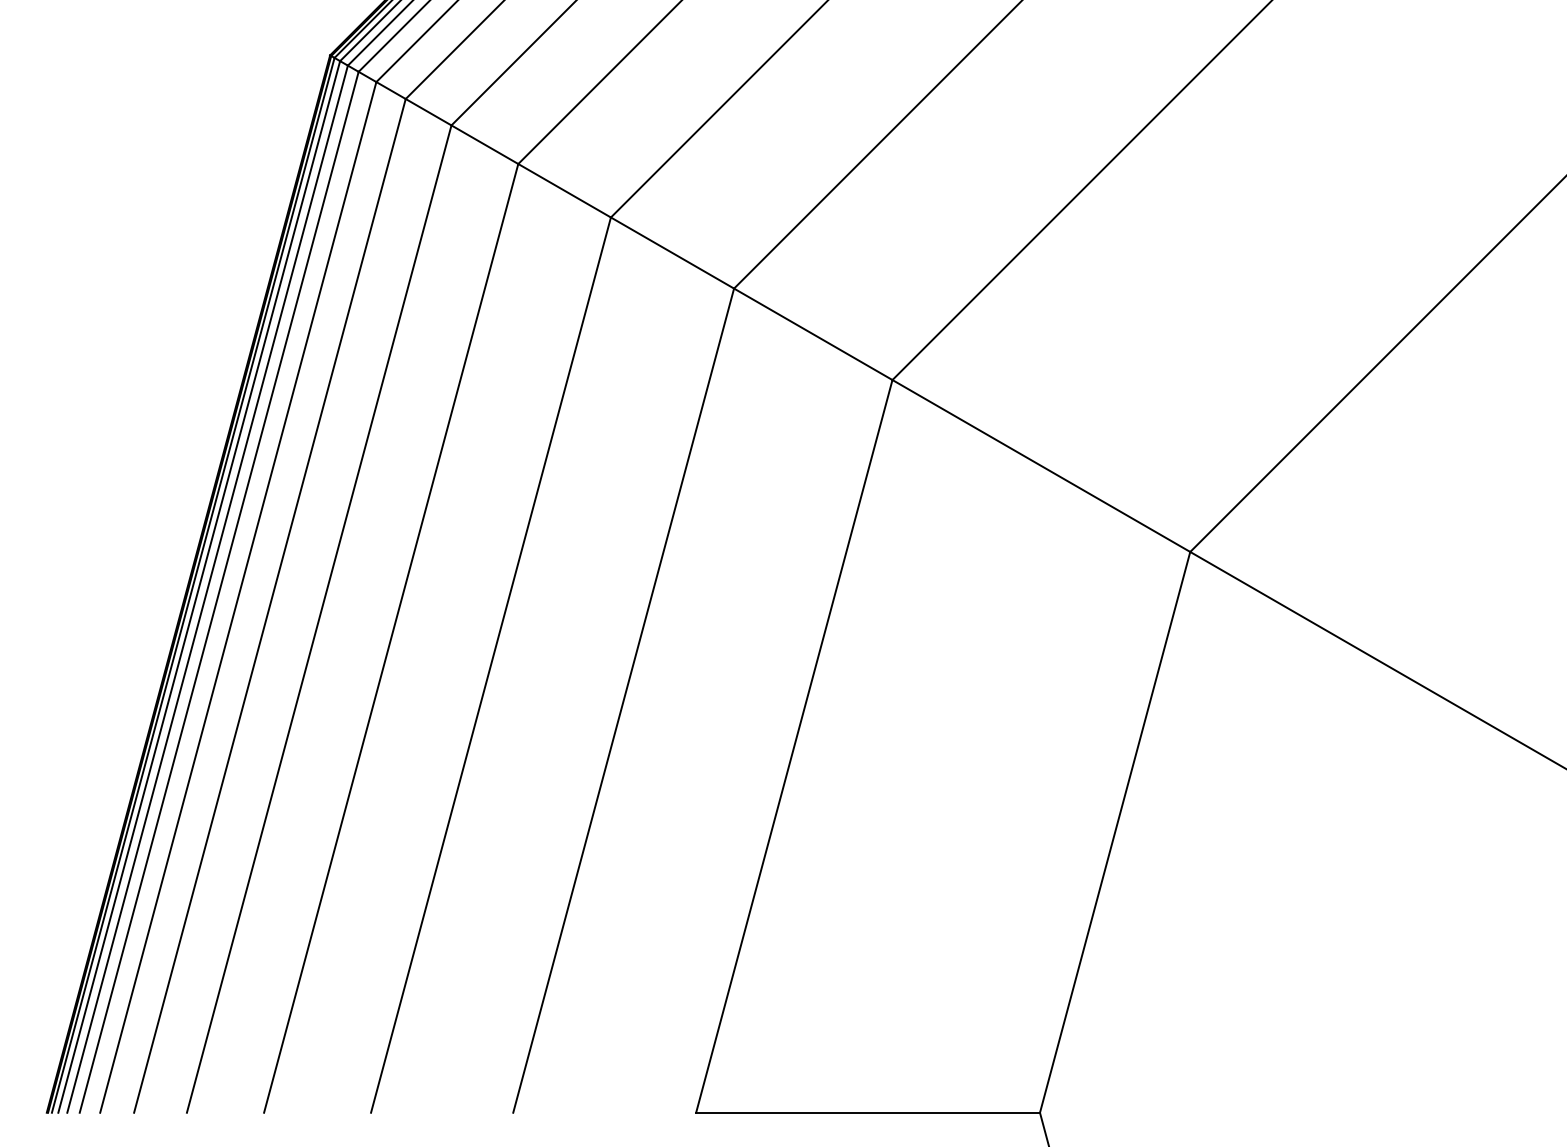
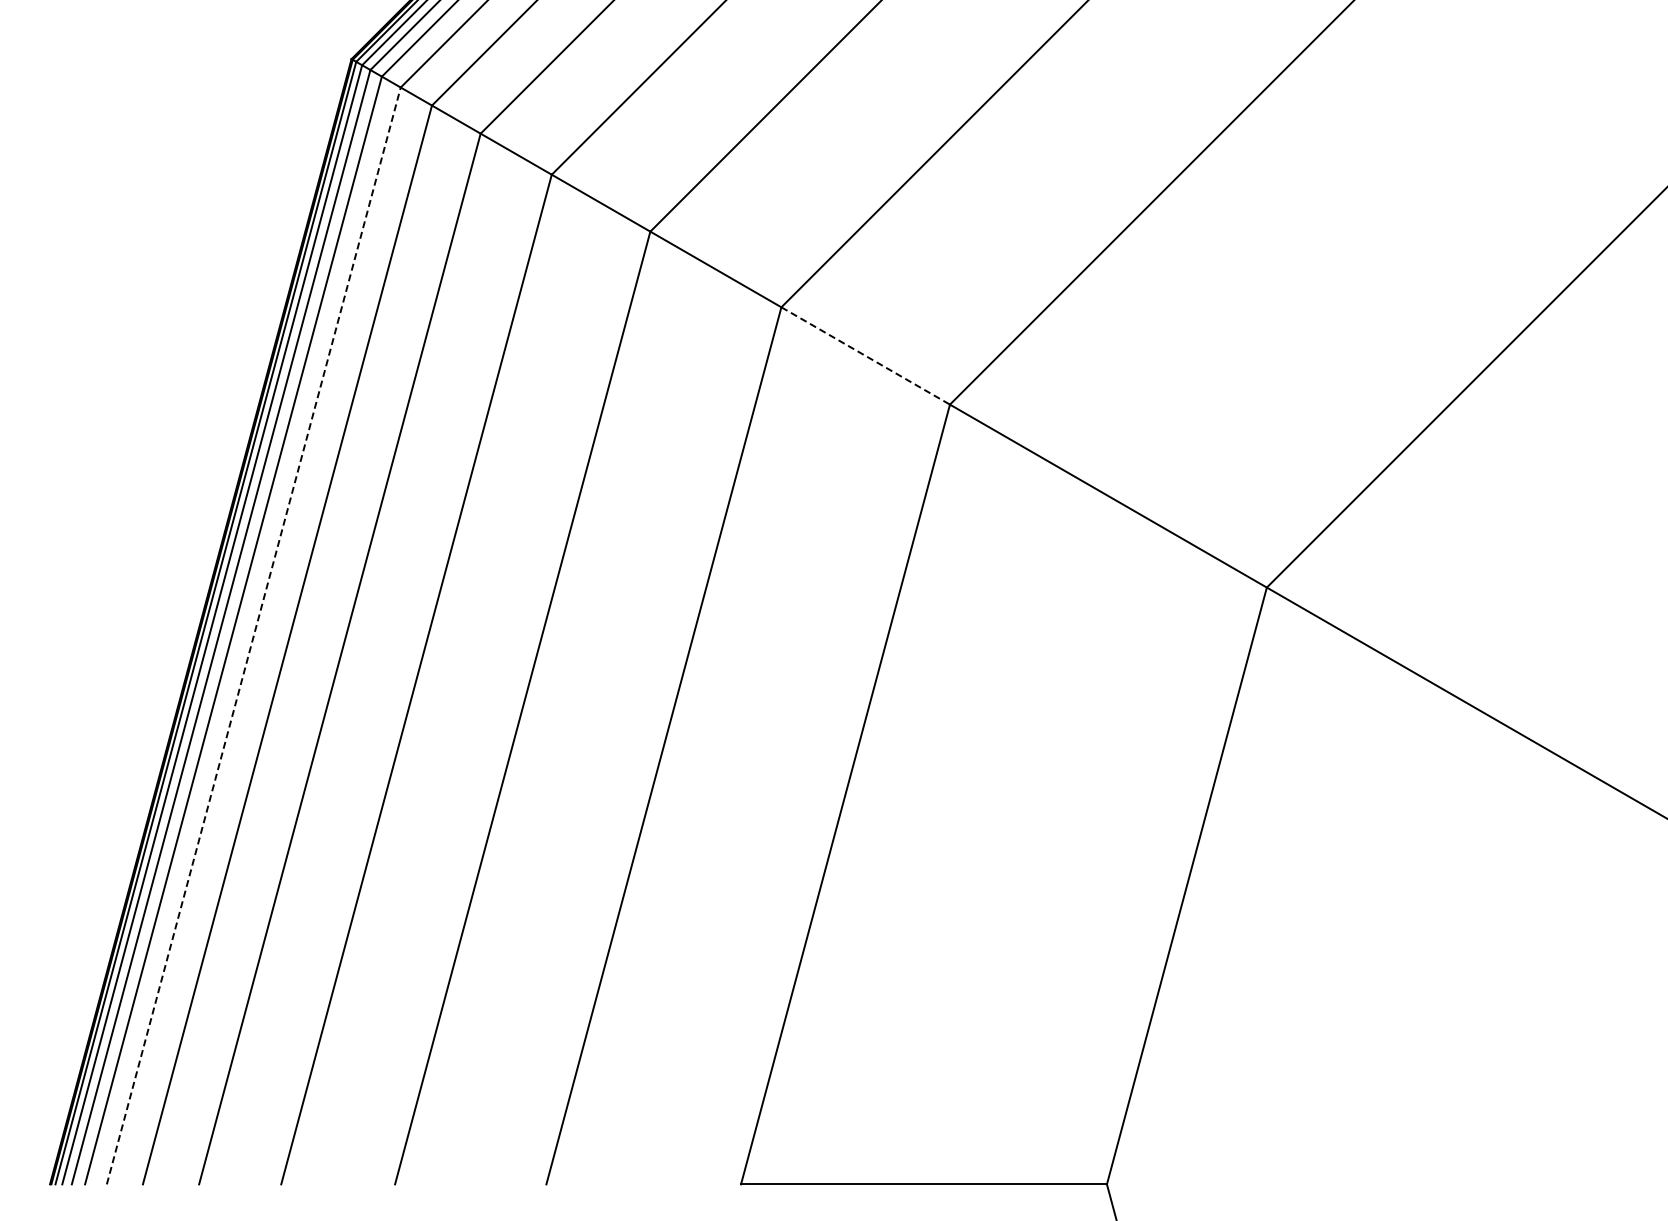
line: (814, 334) -> (866, 356), solid -> dashed
line: (238, 596) -> (253, 635), solid -> dashed

